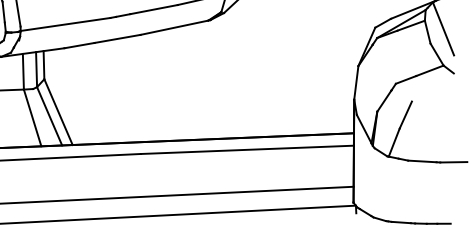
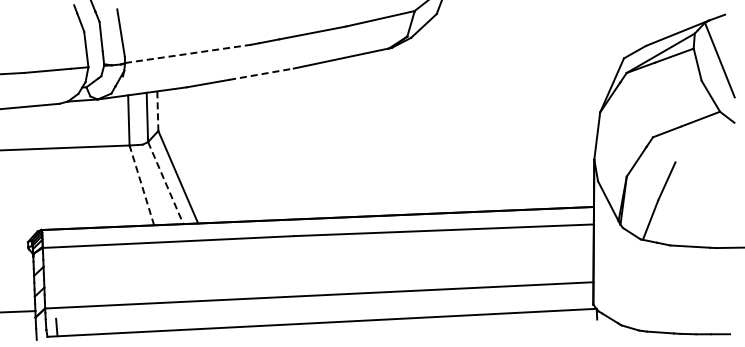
line: (65, 24) -> (188, 53), solid -> dashed
line: (117, 39) -> (261, 74), solid -> dashed
line: (43, 65) -> (157, 111), solid -> dashed
line: (49, 116) -> (165, 183), solid -> dashed
line: (32, 118) -> (141, 185), solid -> dashed

